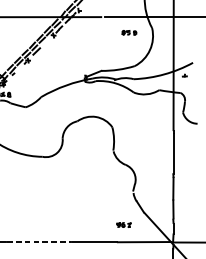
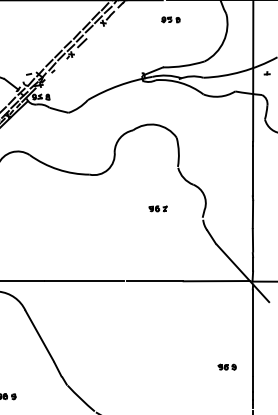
part: (129, 32) -> (170, 19), moved
part: (123, 224) -> (157, 208), moved
line: (38, 242) -> (84, 281), dashed -> solid

